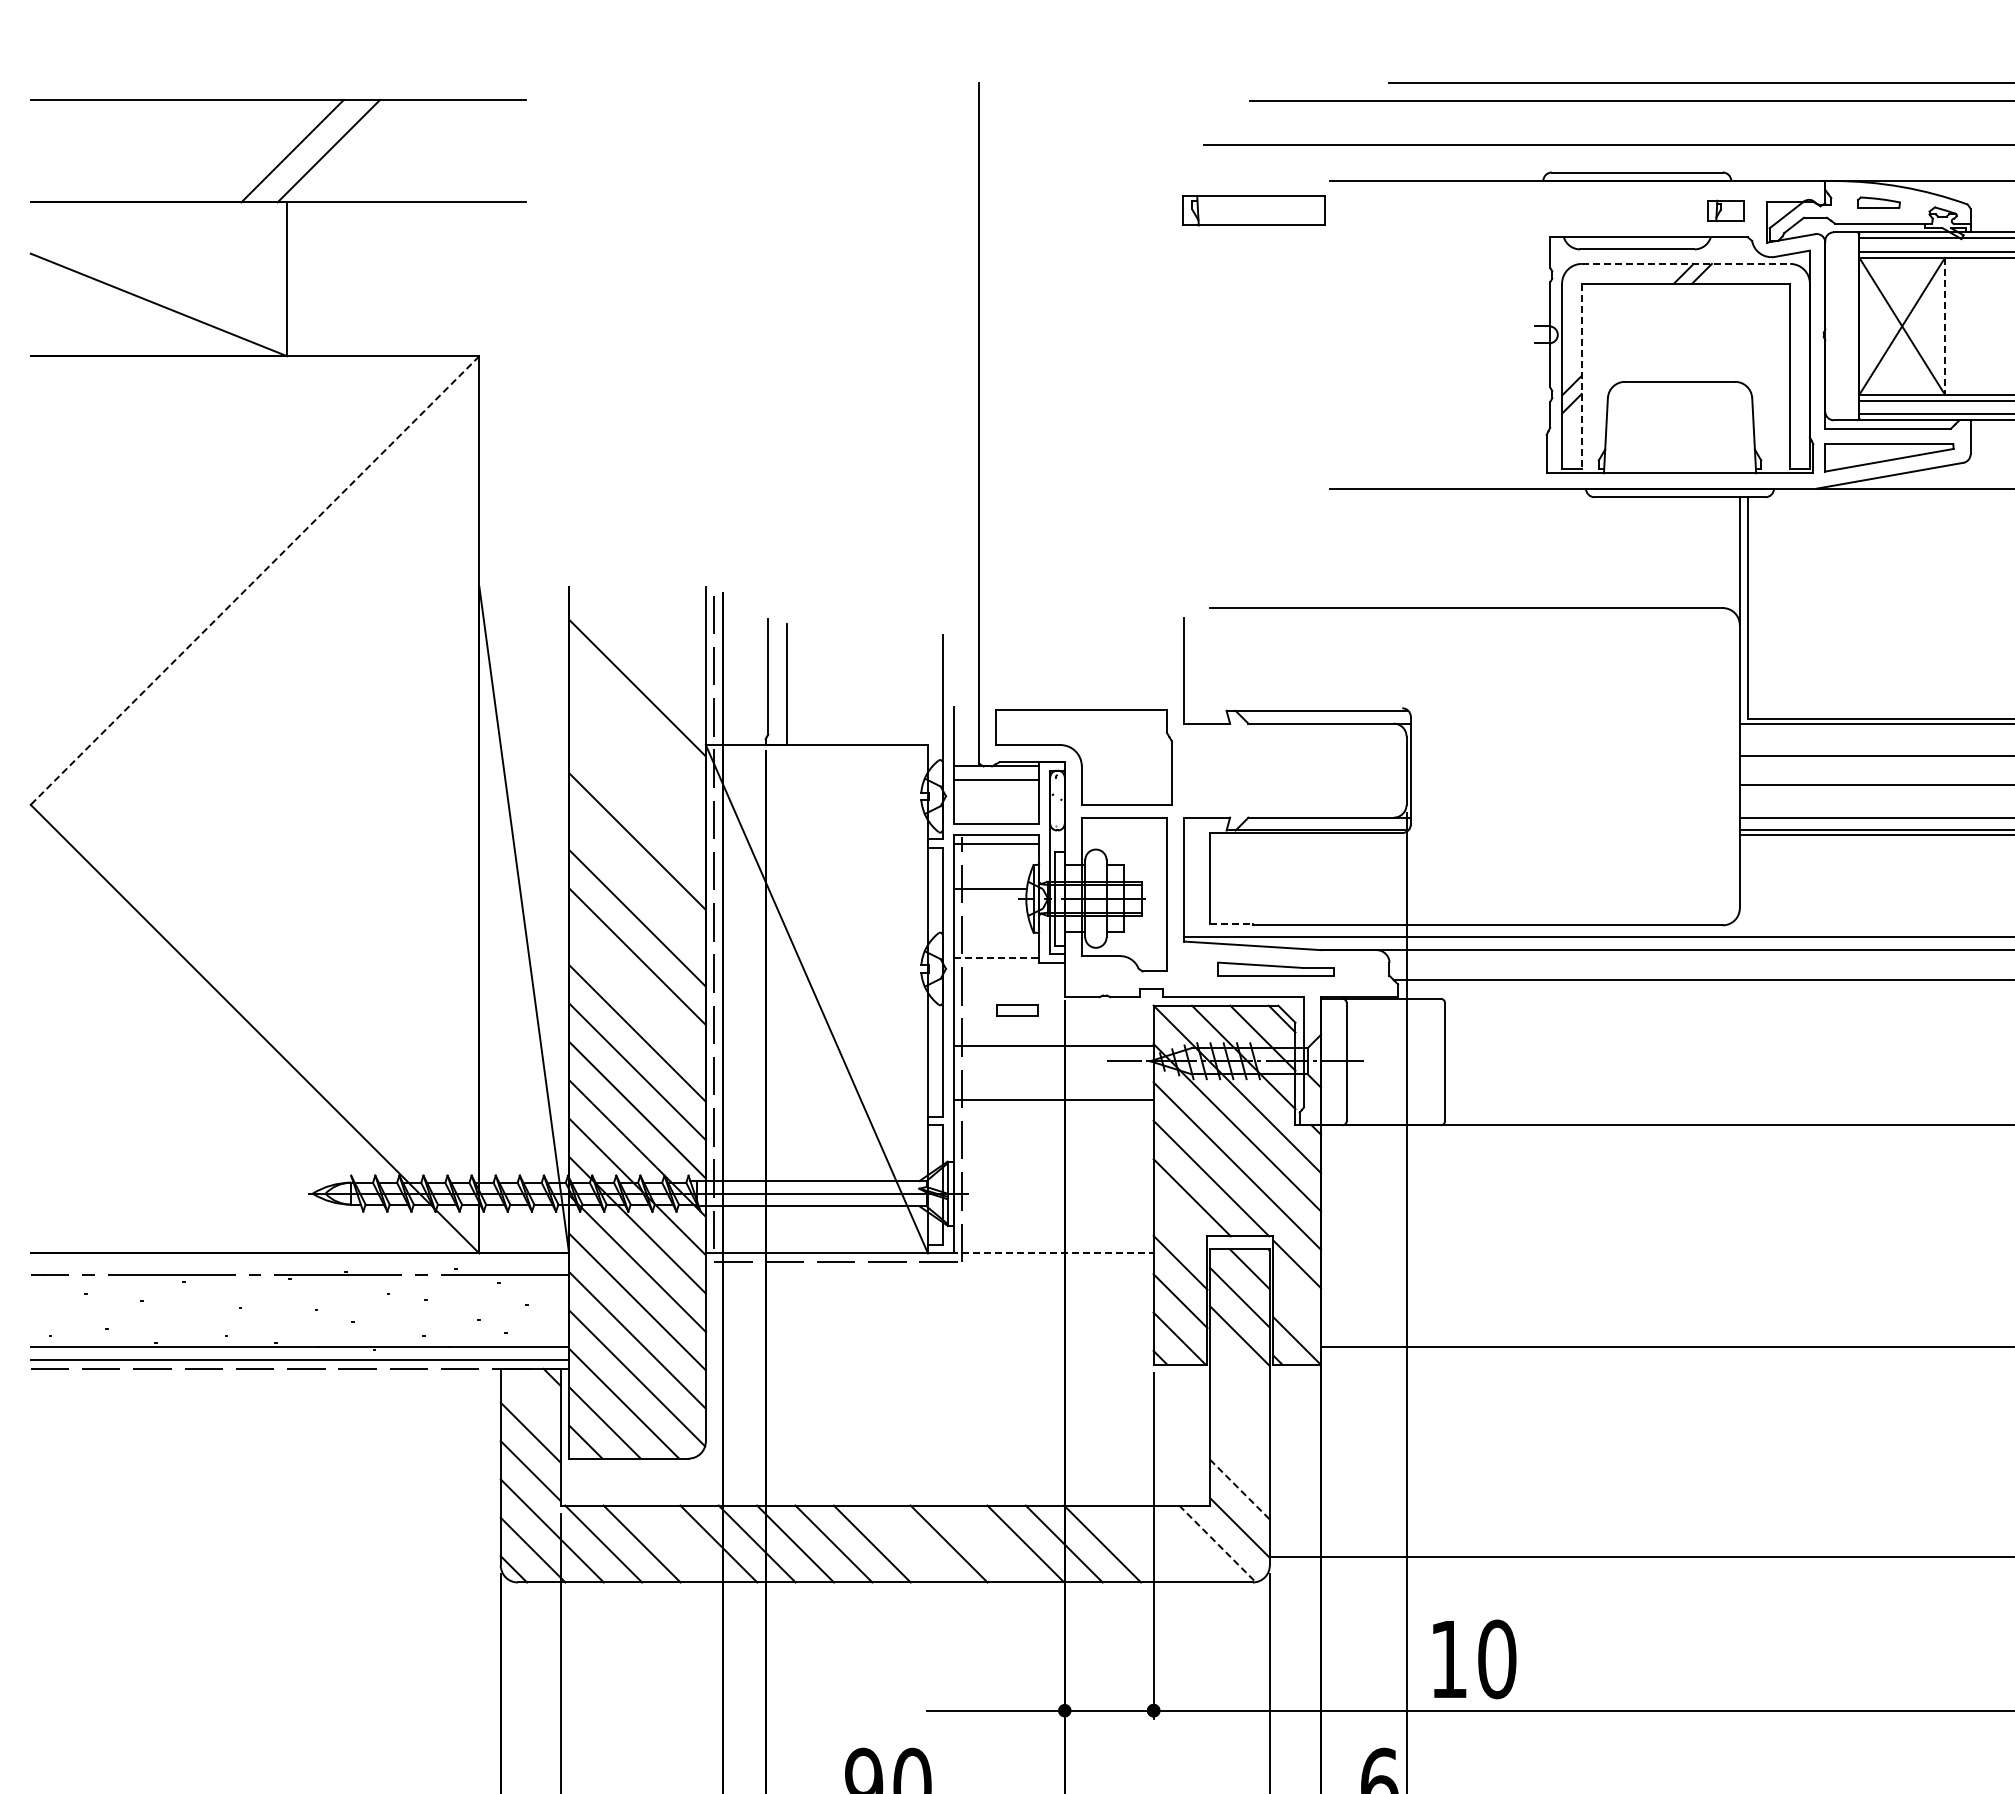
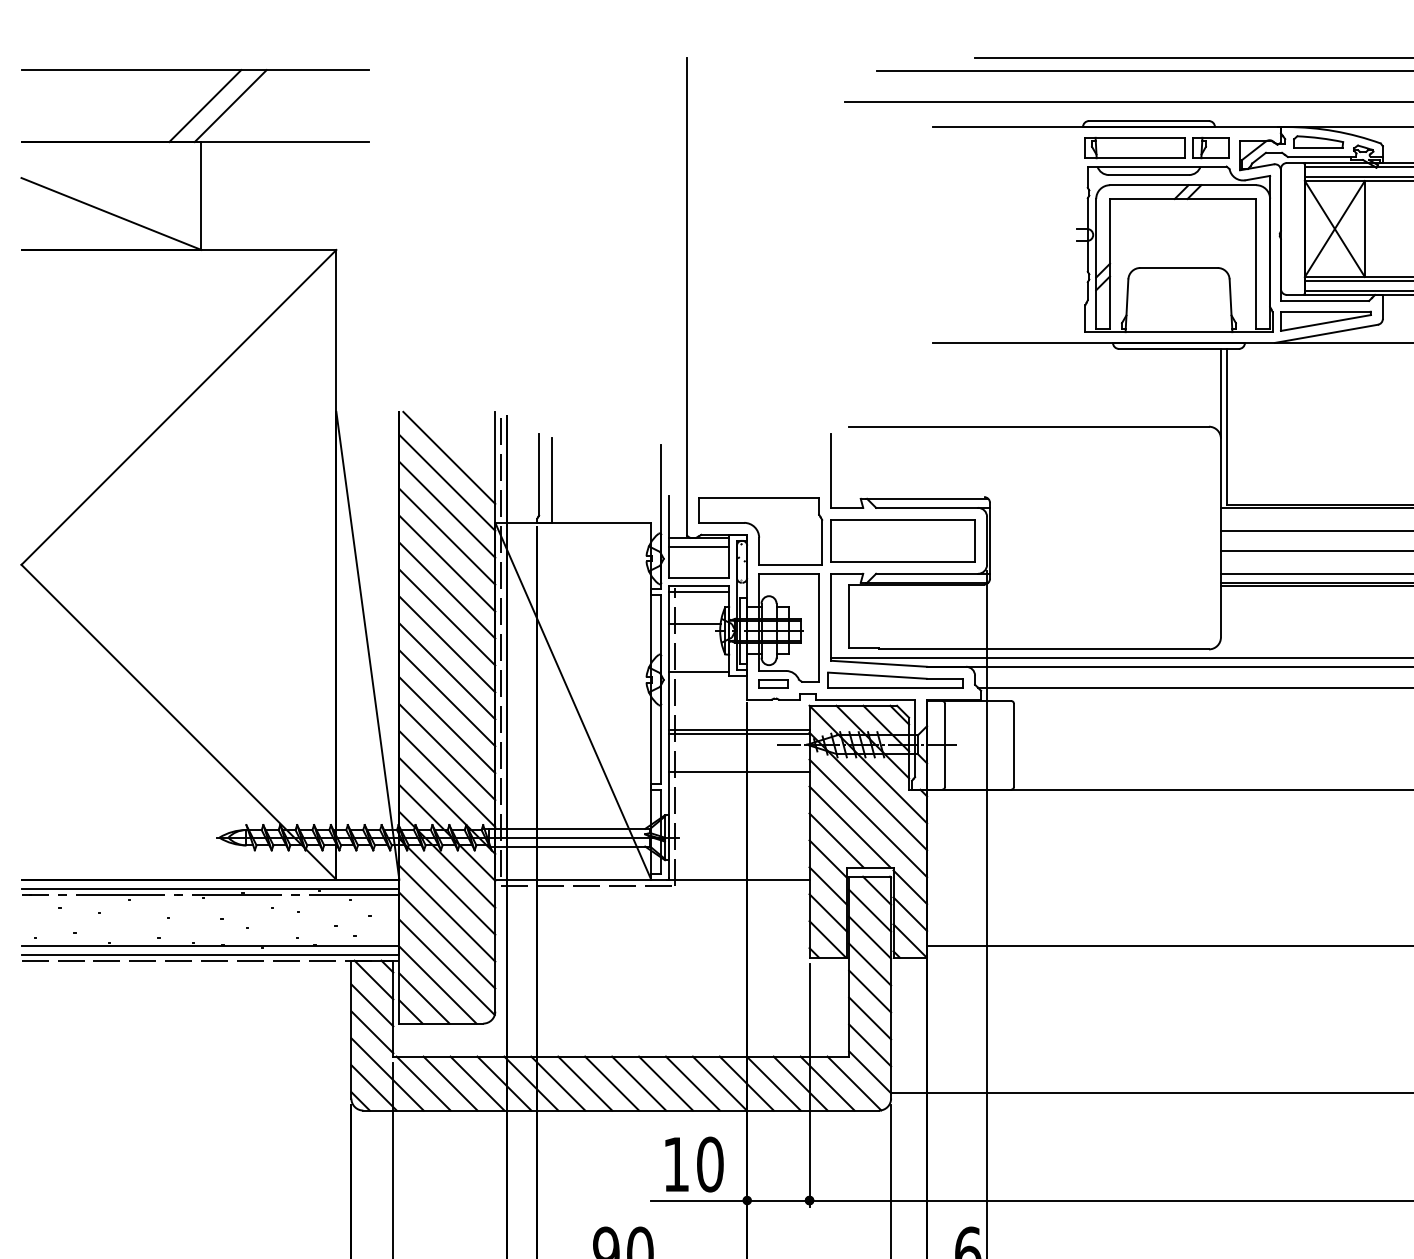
part: (1878, 202) -> (1318, 142), size x1.67
part: (1253, 210) -> (1135, 147), moved
part: (1726, 210) -> (1211, 147), size x1.43
line: (1686, 263) -> (1183, 184), dashed -> solid
line: (1944, 326) -> (1364, 229), dashed -> solid
line: (1581, 376) -> (1109, 264), dashed -> solid
line: (254, 580) -> (178, 407), dashed -> solid
line: (639, 652) -> (448, 457), added
line: (637, 726) -> (447, 509), added
line: (637, 764) -> (447, 536), added
part: (1286, 770) -> (902, 540), added
line: (637, 802) -> (447, 563), added
line: (637, 879) -> (447, 617), added
line: (1231, 923) -> (864, 648), dashed -> solid
line: (996, 957) -> (699, 671), dashed -> solid
part: (1275, 968) -> (895, 679), size x1.67
line: (637, 994) -> (447, 697), added
part: (1017, 1010) -> (773, 683), moved
line: (1053, 1039) -> (739, 729), added
line: (1180, 1224) -> (828, 859), added
line: (1052, 1253) -> (738, 879), dashed -> solid
line: (299, 1266) -> (210, 888), added
line: (1297, 1302) -> (910, 914), added
line: (1239, 1374) -> (869, 964), added
line: (532, 1396) -> (373, 980), added
line: (1239, 1412) -> (869, 991), added
line: (1239, 1451) -> (869, 1018), added
line: (1240, 1489) -> (870, 1045), dashed -> solid
line: (680, 1543) -> (477, 1083), added
line: (910, 1543) -> (638, 1083), added
line: (987, 1543) -> (692, 1083), added
line: (1140, 1543) -> (800, 1083), added
line: (1178, 1543) -> (827, 1083), added
line: (1217, 1544) -> (854, 1083), dashed -> solid
text: (1474, 1659) -> (694, 1164), moved

